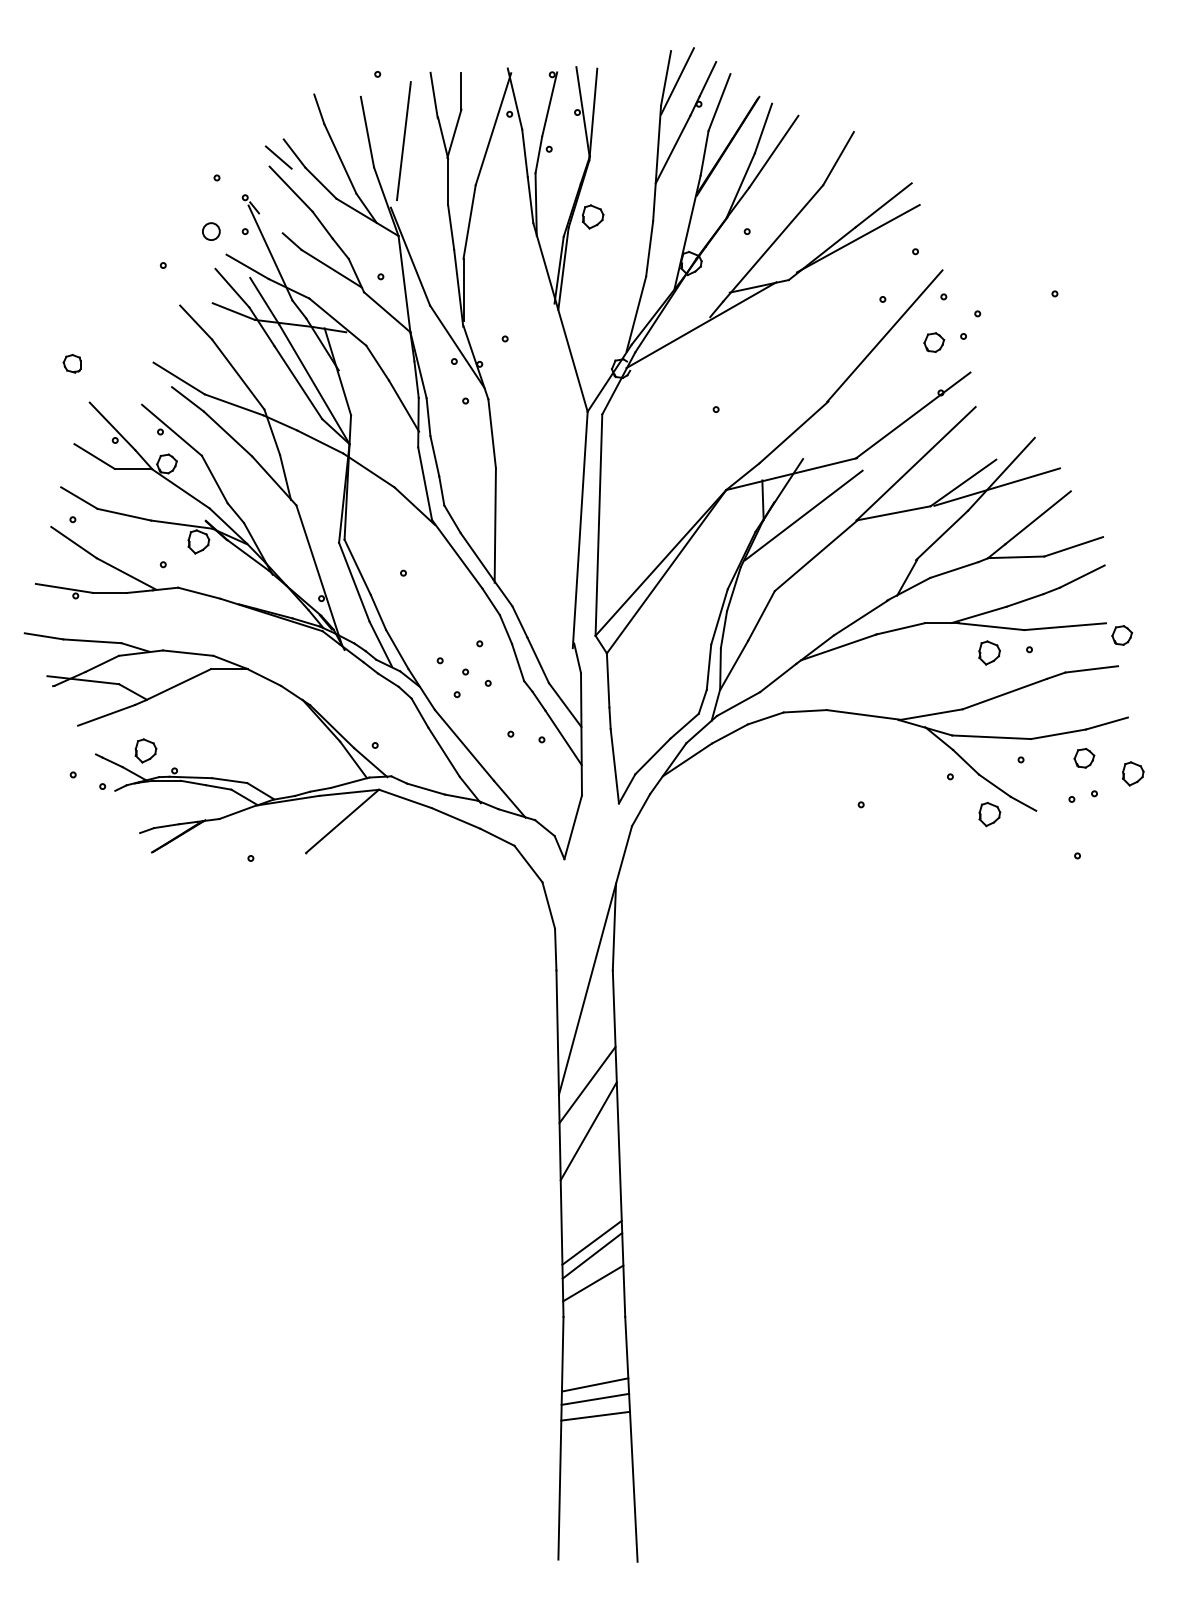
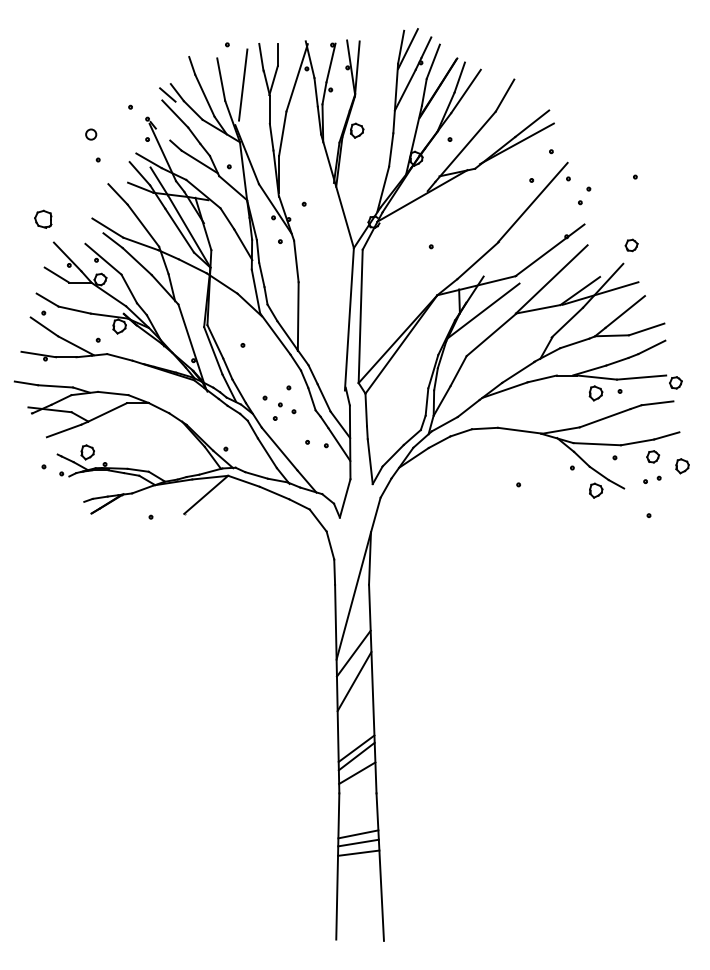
circle: (211, 231) -> (91, 134), moved
part: (933, 342) -> (631, 245), moved
part: (72, 362) -> (43, 218), size x1.6

